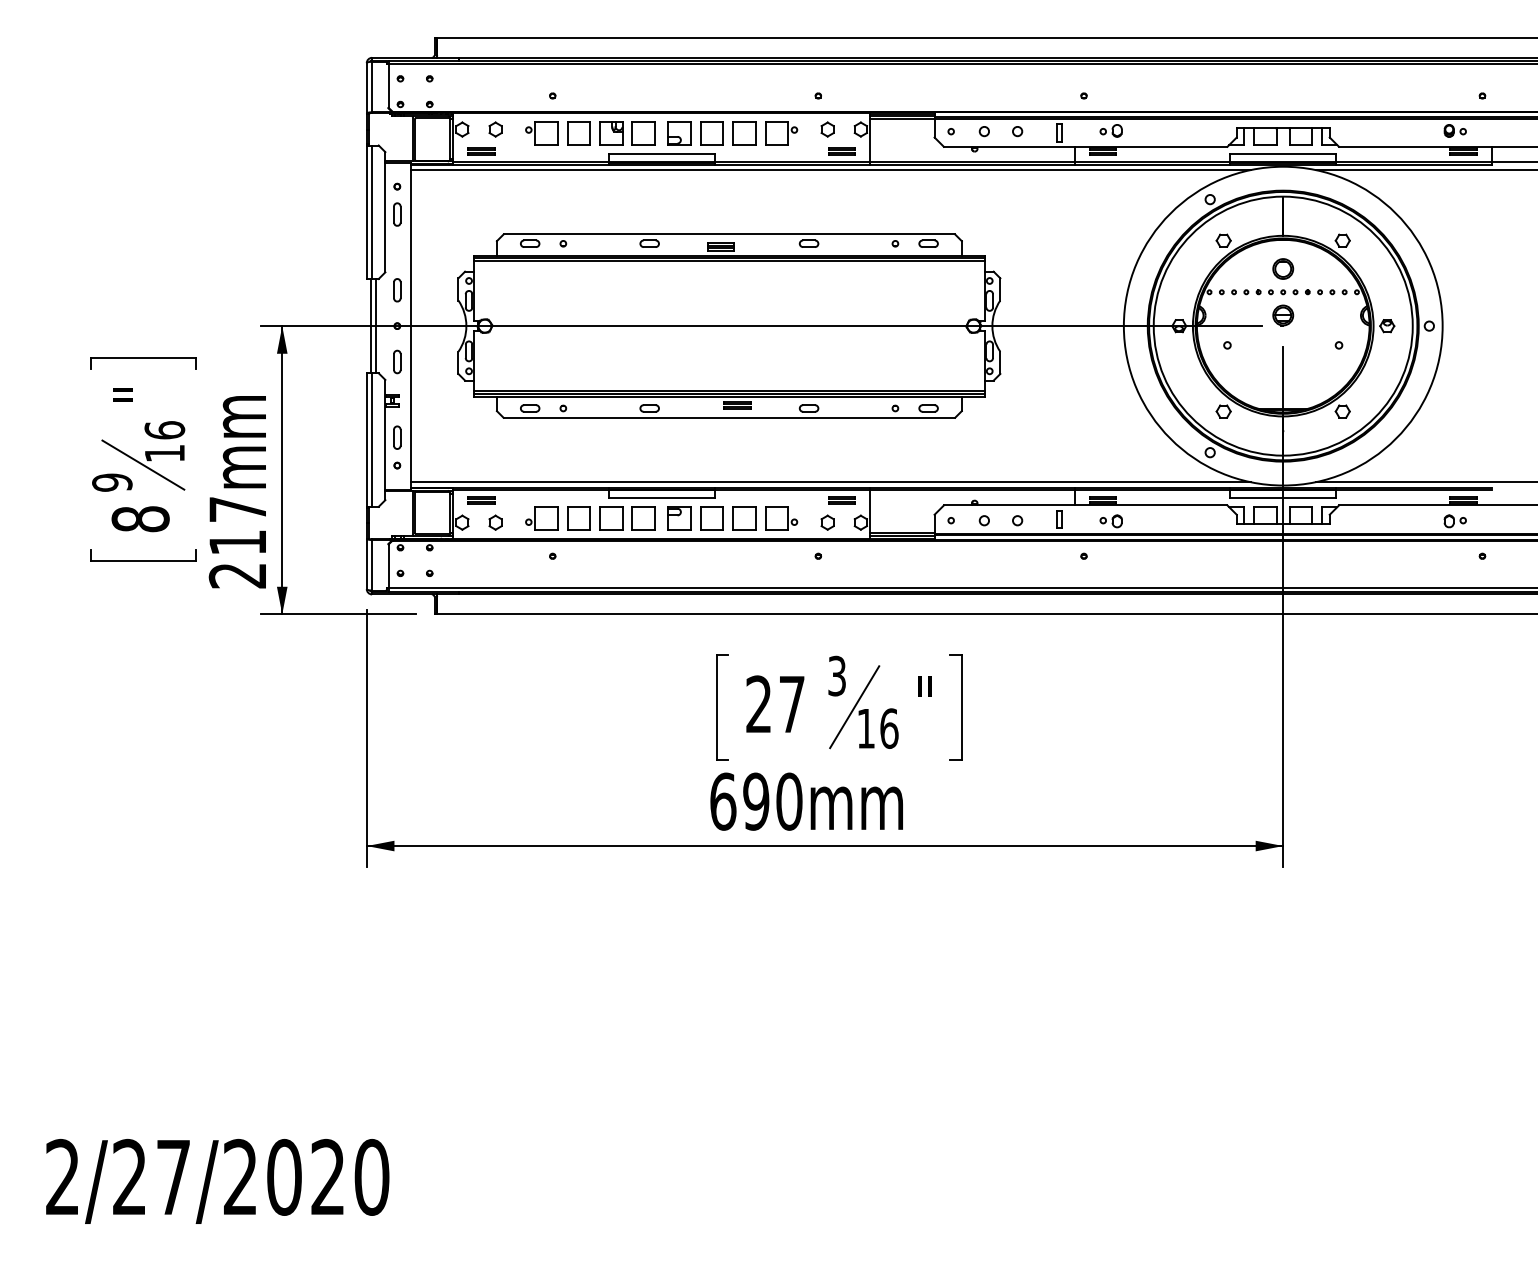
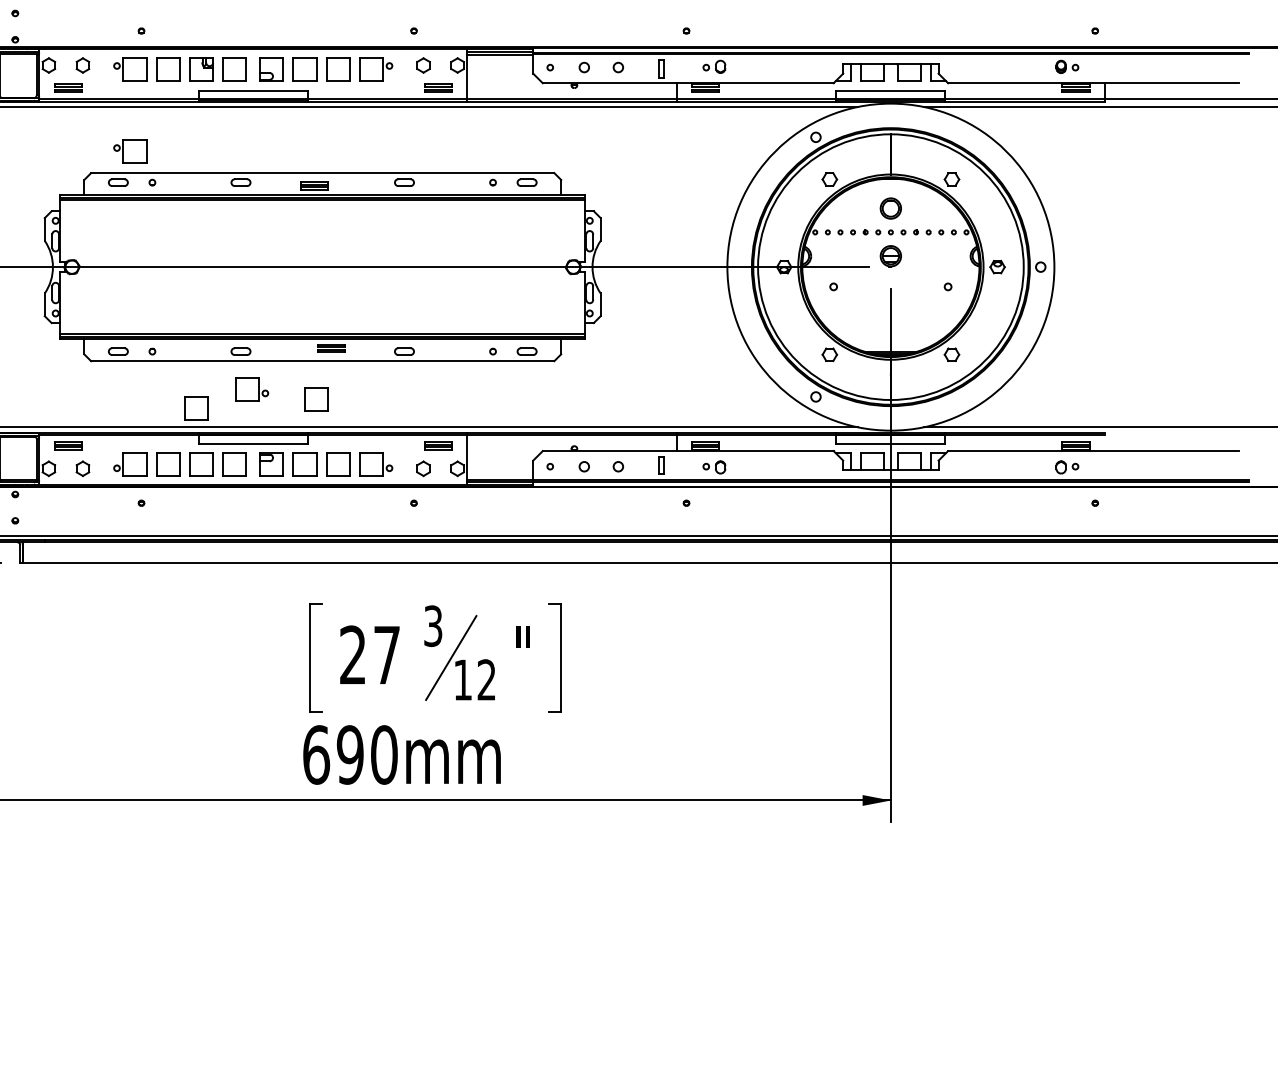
part: (541, 213) -> (130, 151), added
part: (660, 445) -> (252, 389), added
part: (722, 455) -> (315, 399), added
part: (606, 463) -> (196, 408), added
text: (889, 728) -> (486, 679), 16 -> 12

